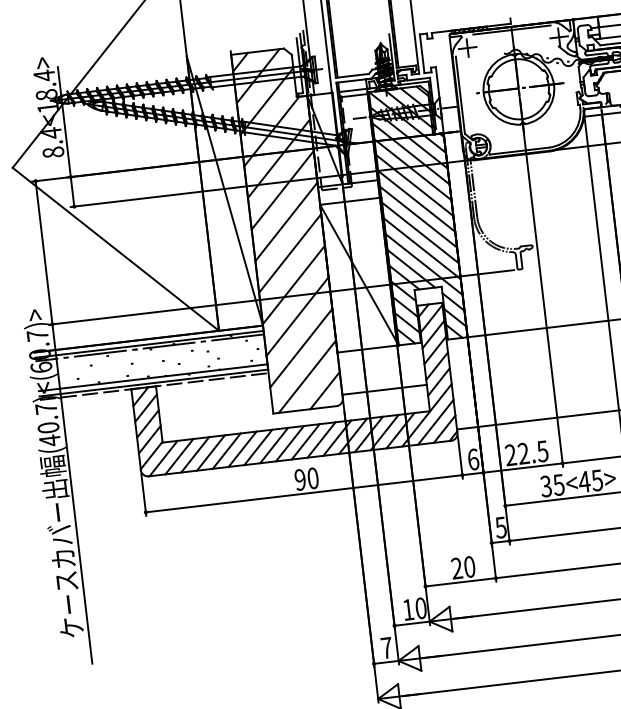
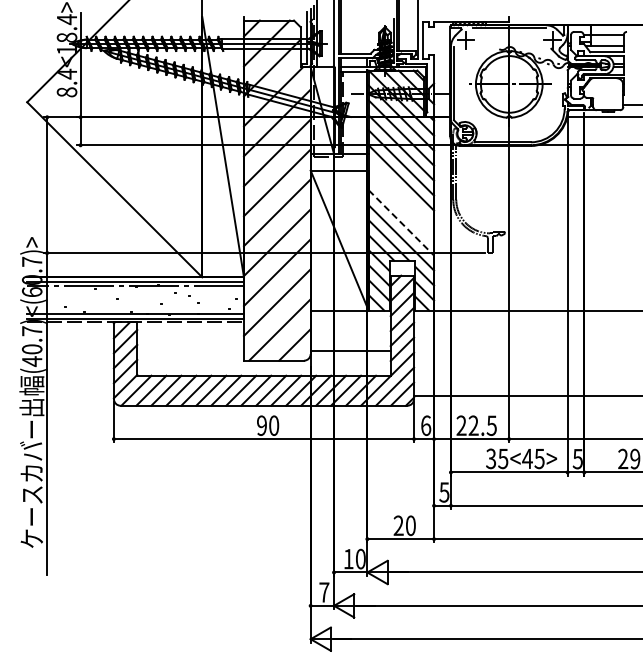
line: (418, 216) -> (401, 192), removed
line: (420, 232) -> (401, 207), removed
line: (422, 249) -> (401, 223), solid -> dashed

